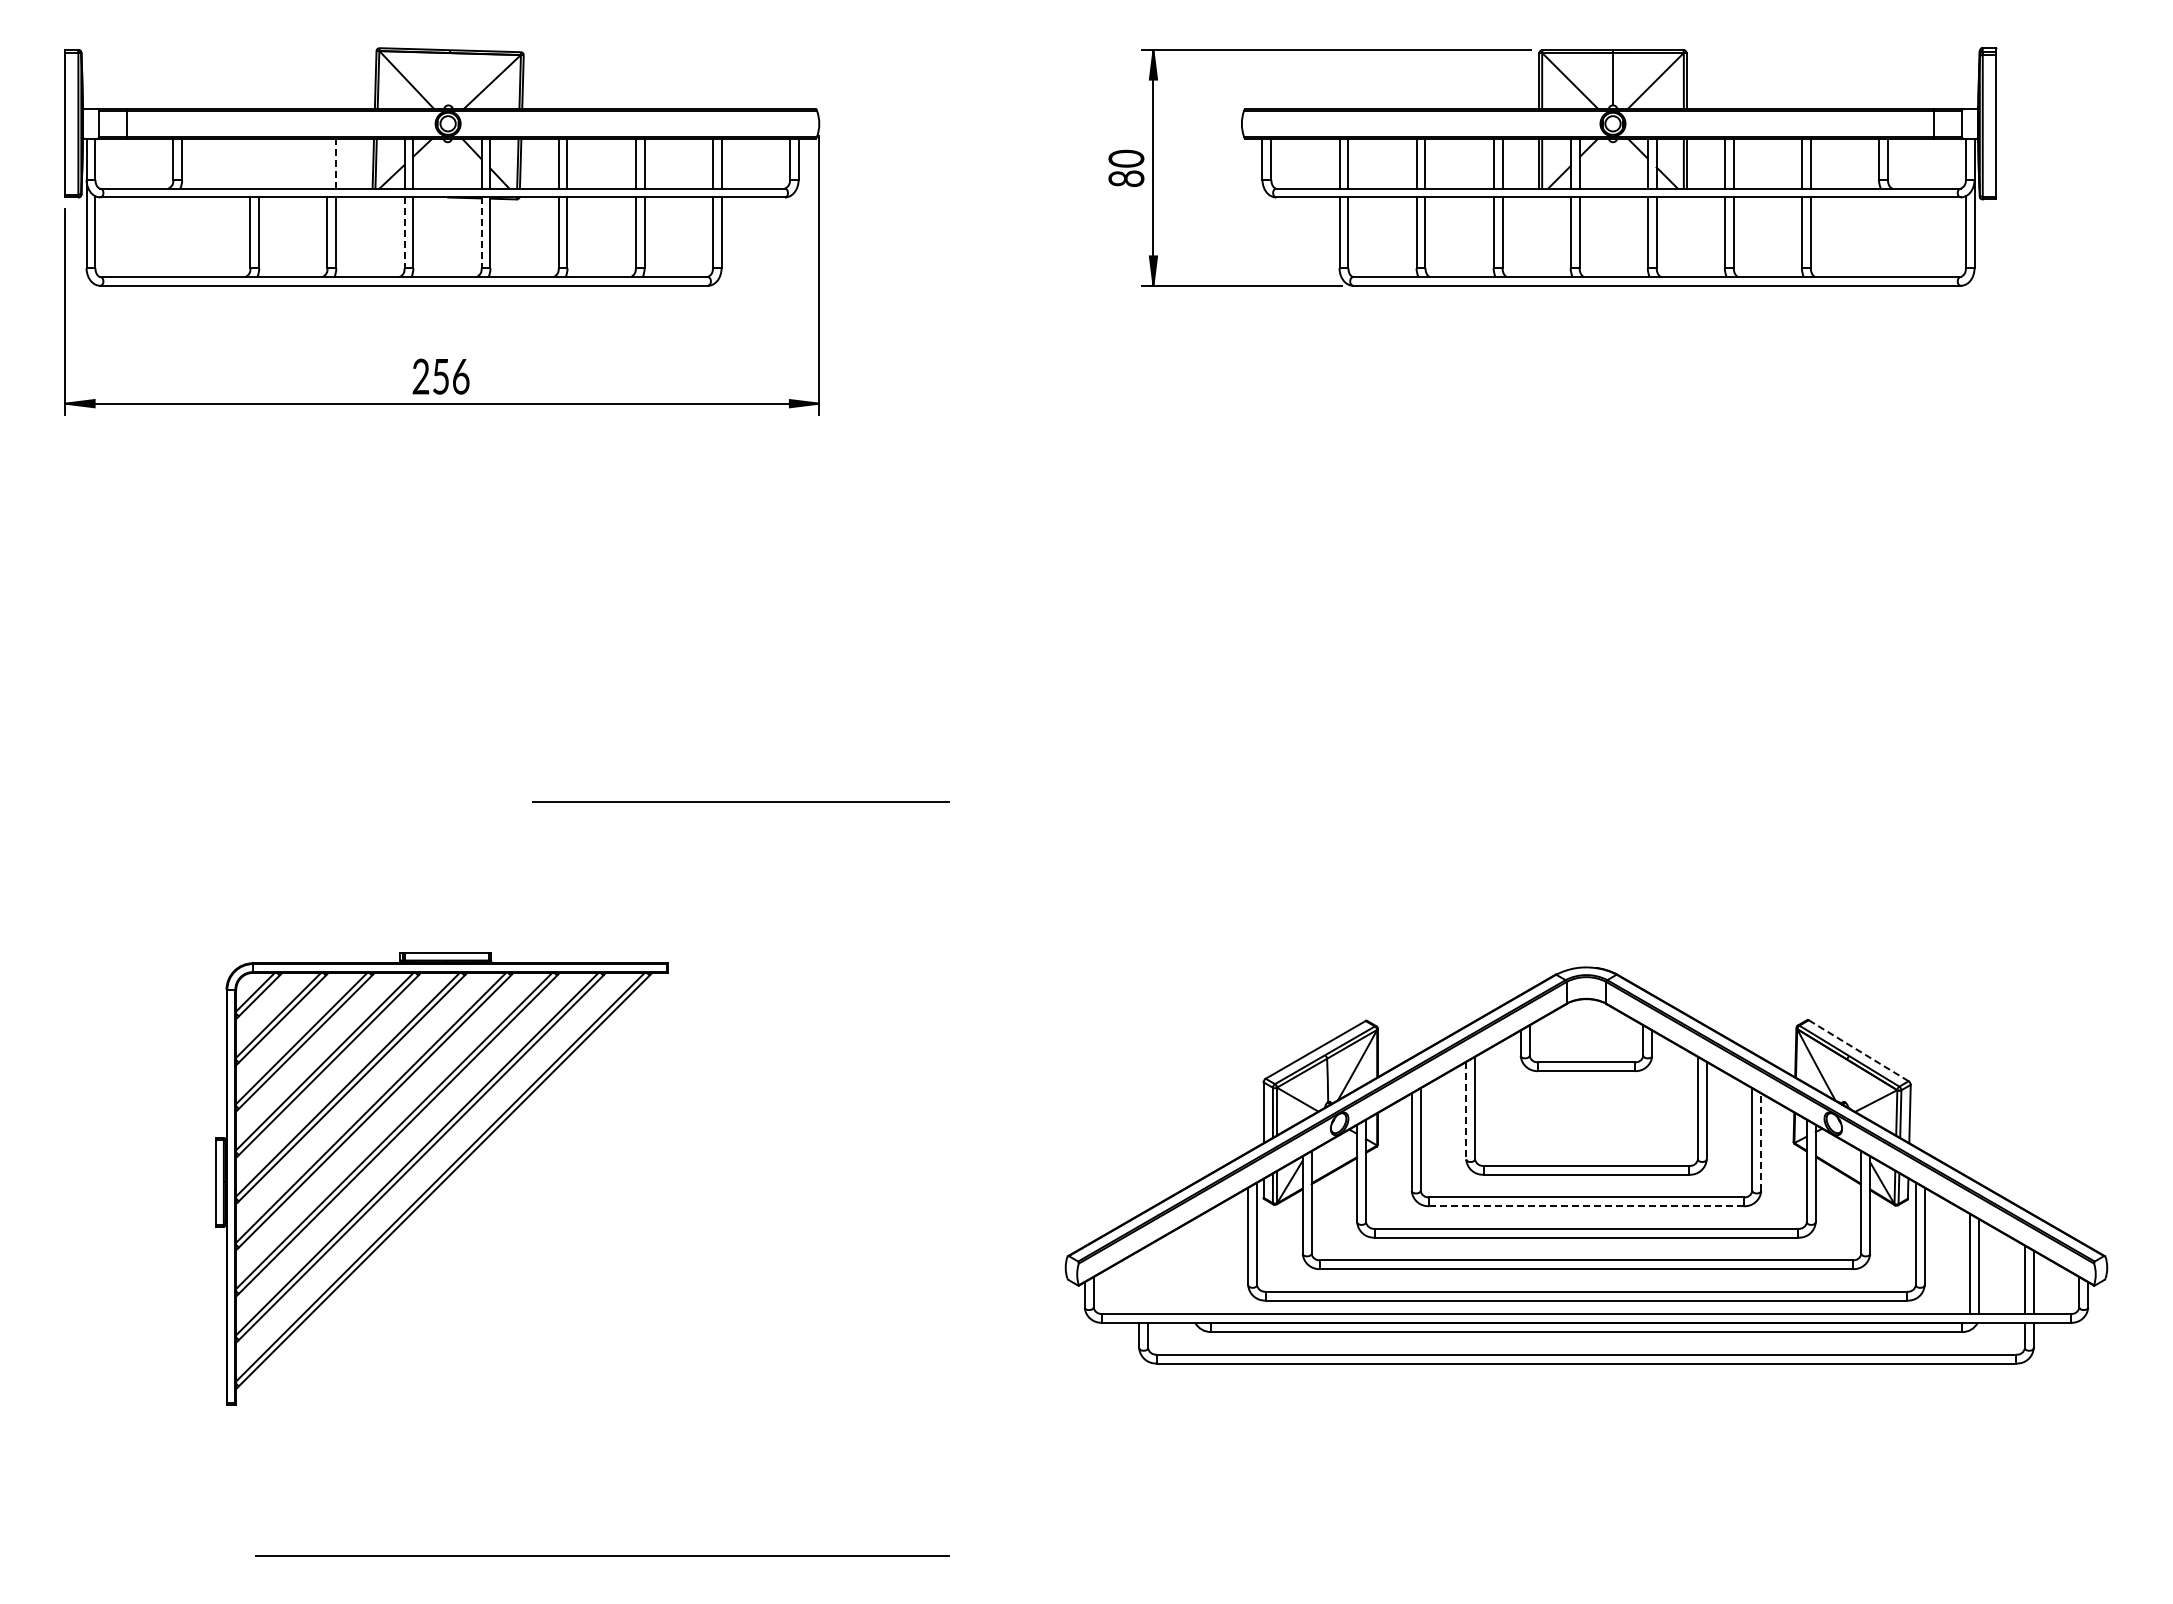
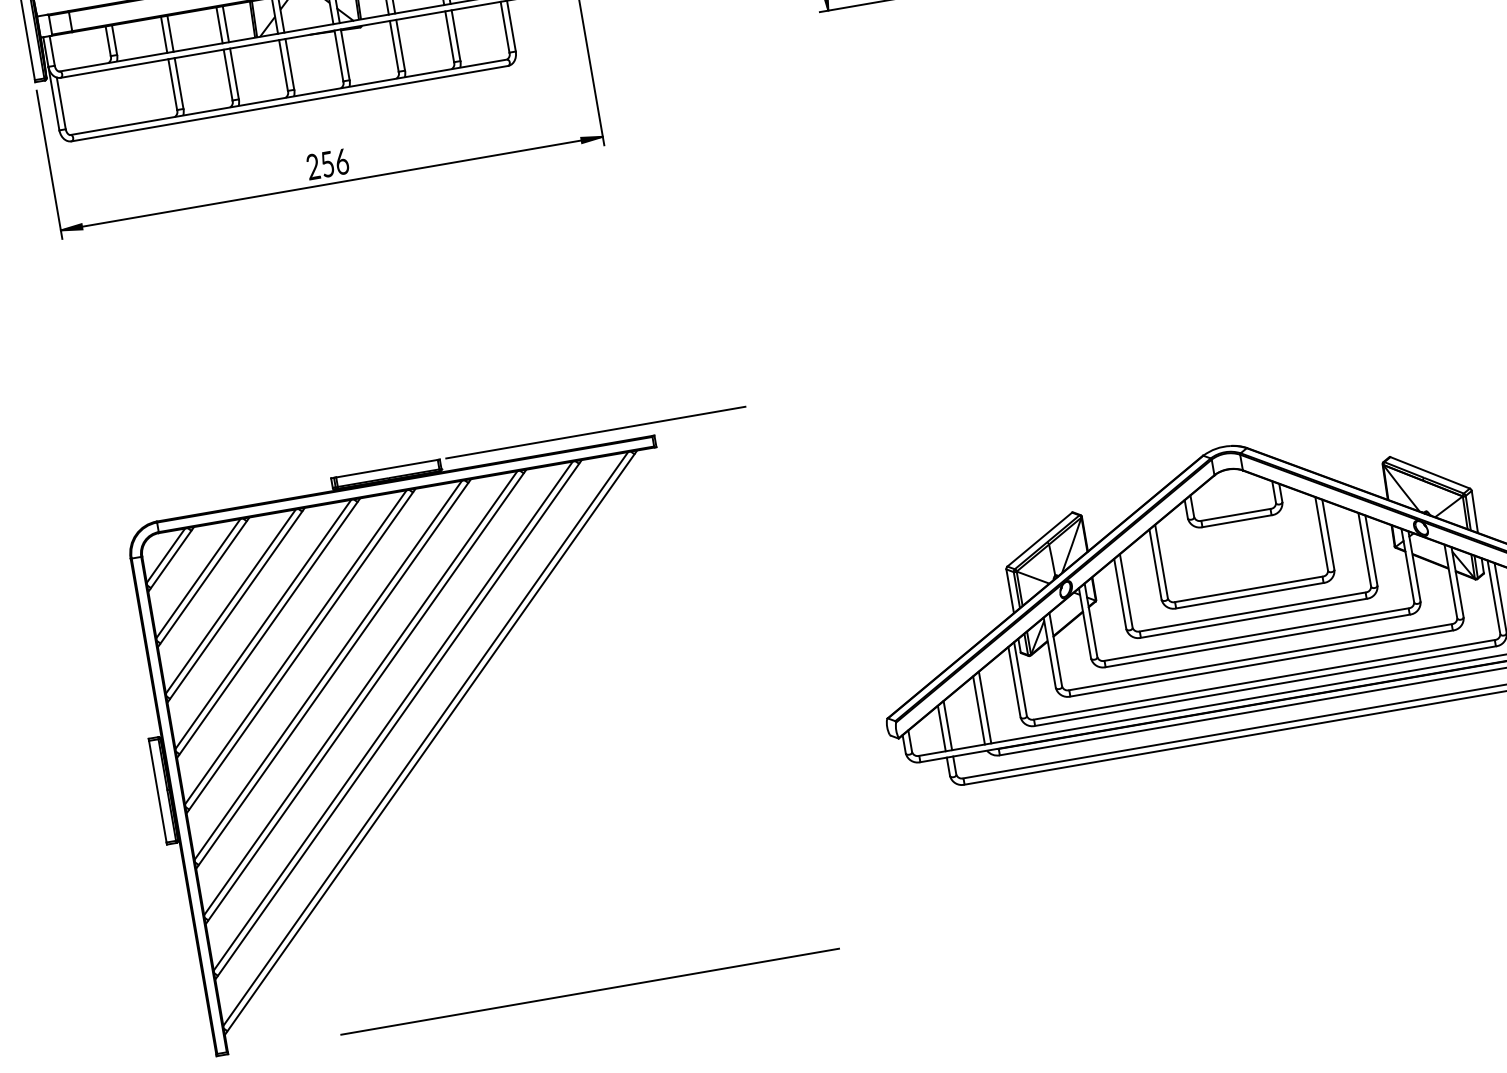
line: (250, 163) -> (164, 34), added
line: (259, 163) -> (170, 33), added
line: (327, 163) -> (219, 25), added
line: (336, 163) -> (226, 24), dashed -> solid
line: (404, 233) -> (283, 66), dashed -> solid
line: (481, 233) -> (338, 56), dashed -> solid
line: (1858, 1050) -> (1429, 472), dashed -> solid
line: (1466, 1110) -> (1155, 564), dashed -> solid
line: (1761, 1142) -> (1371, 550), dashed -> solid
part: (441, 1178) -> (427, 740), size x1.67
line: (1586, 1206) -> (1253, 618), dashed -> solid
line: (1202, 1263) -> (984, 707), added
line: (1193, 1266) -> (978, 710), added
line: (1148, 1279) -> (948, 725), added
line: (1139, 1281) -> (941, 727), added

